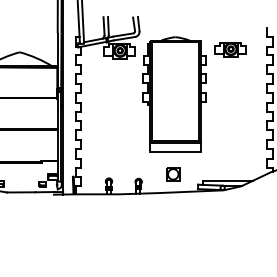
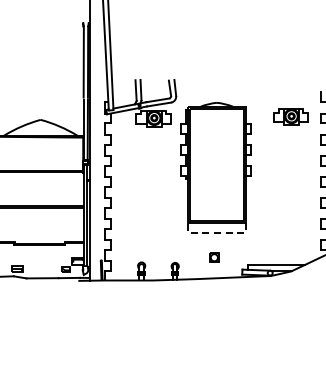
part: (230, 49) -> (290, 116), moved
line: (175, 151) -> (216, 232), solid -> dashed
part: (173, 173) -> (214, 257), size x0.6

